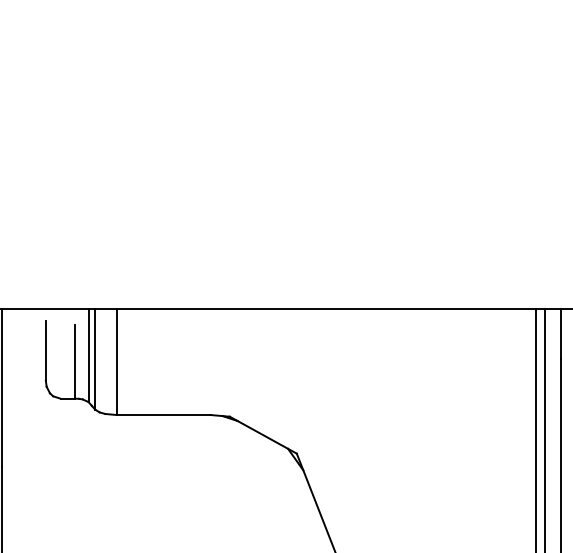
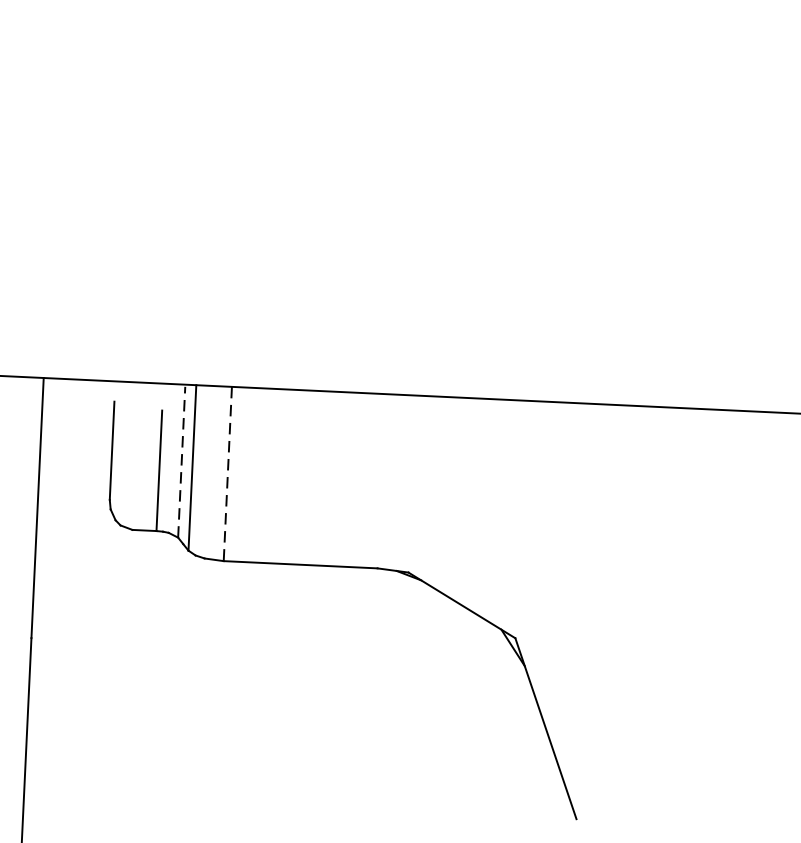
line: (88, 355) -> (181, 461), solid -> dashed
line: (117, 362) -> (228, 475), solid -> dashed

